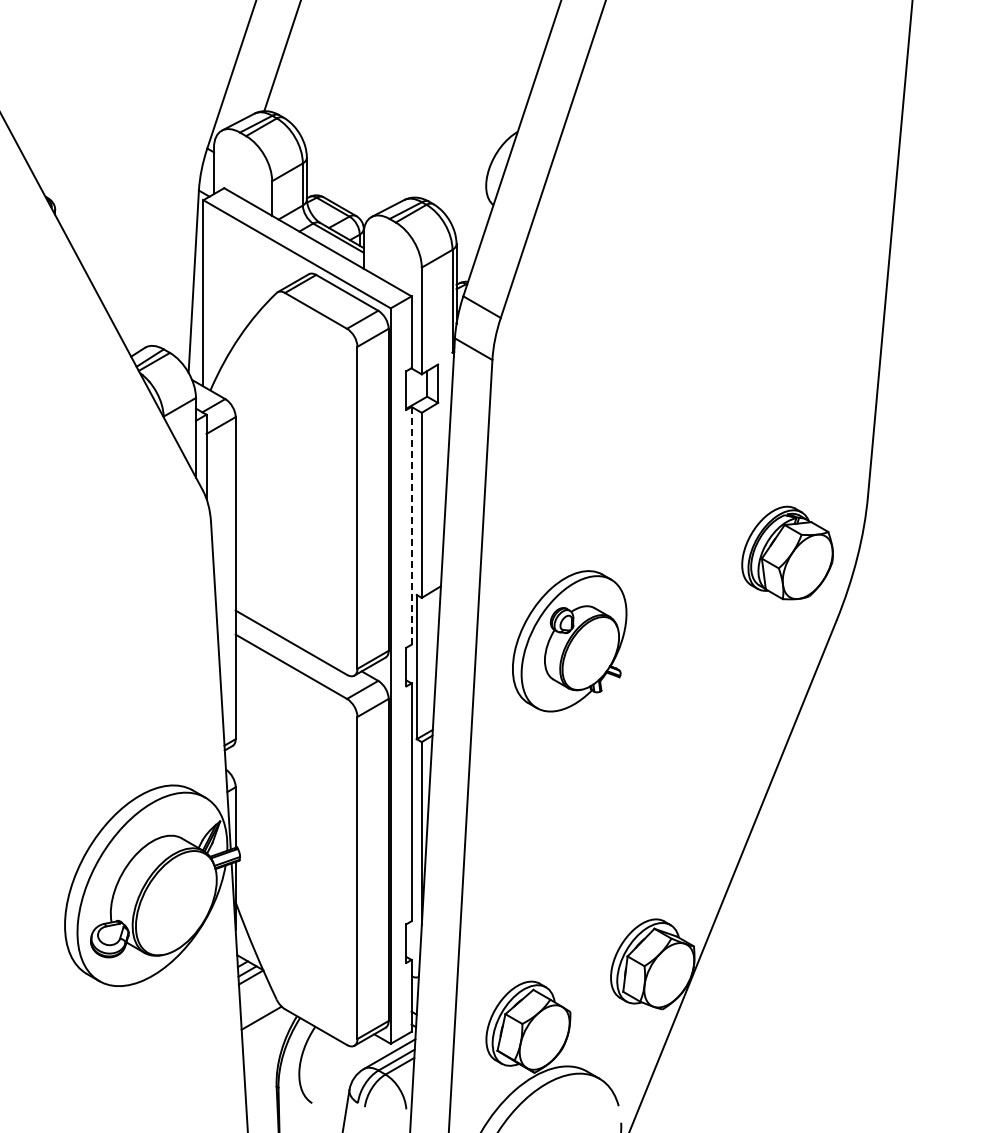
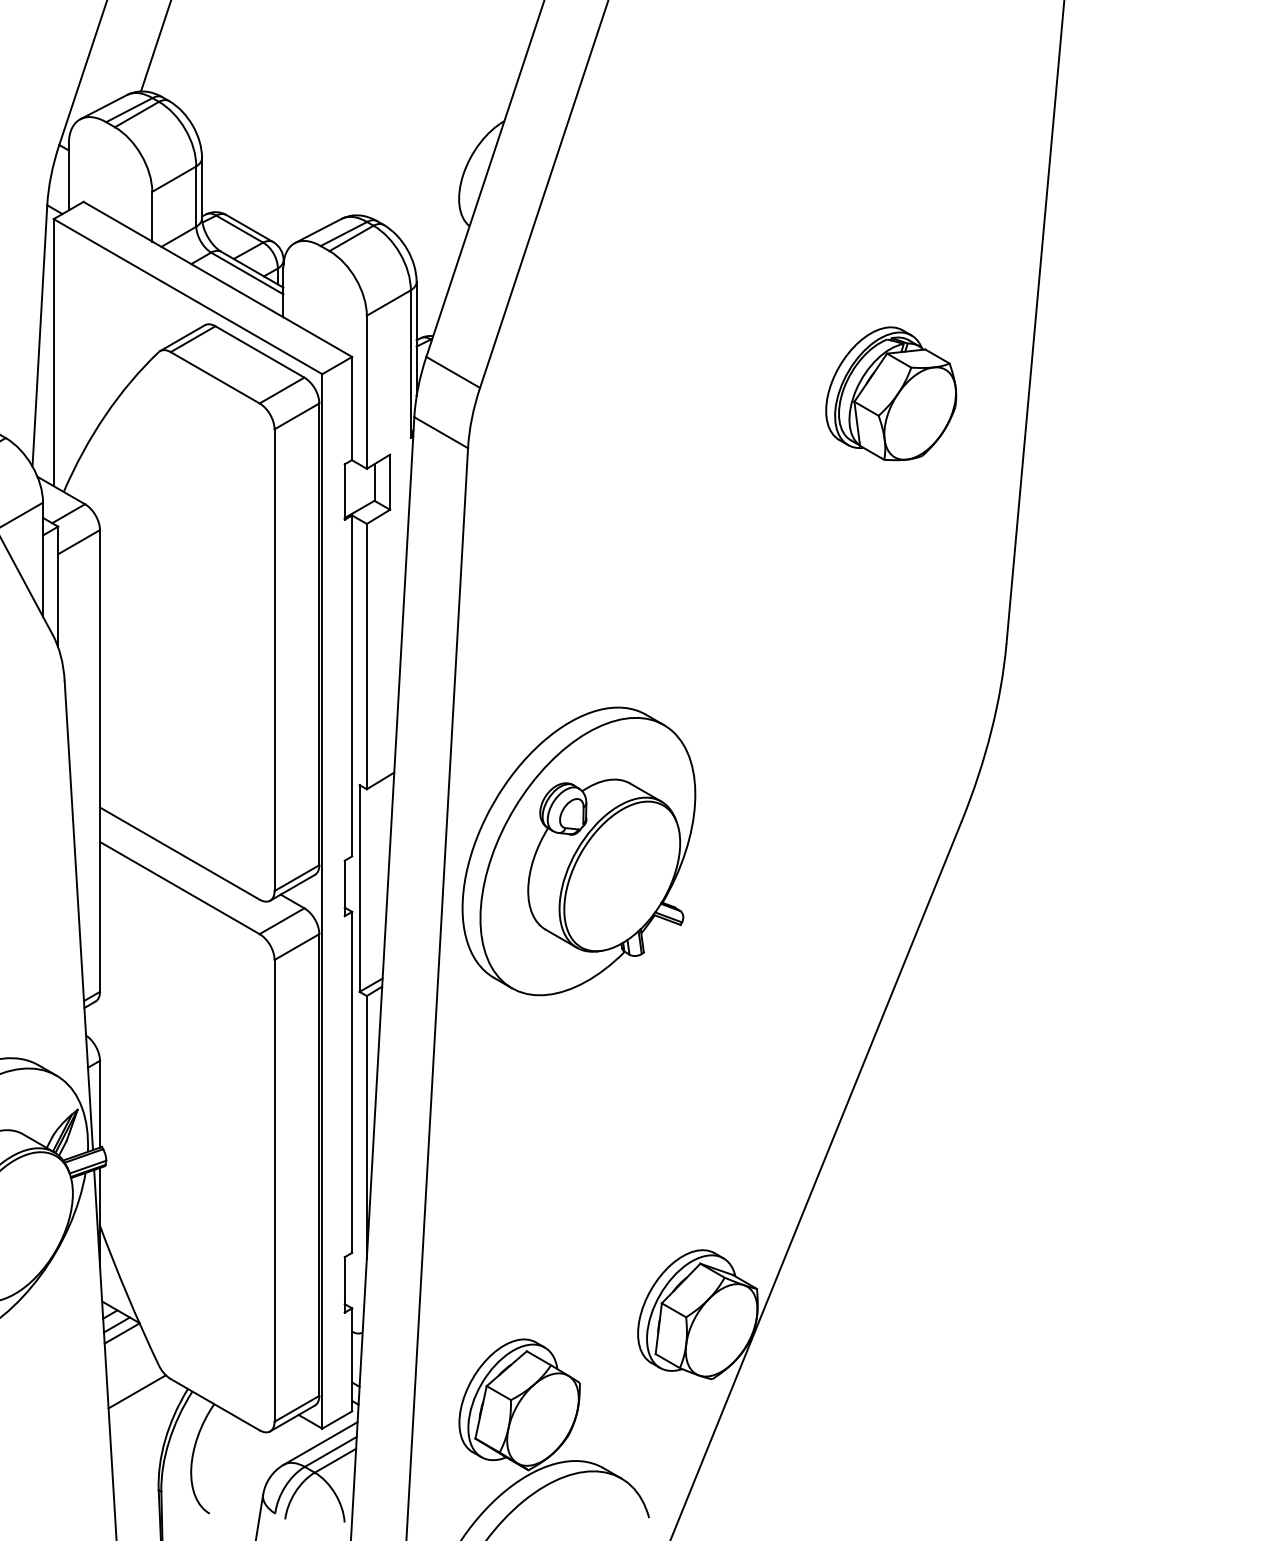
line: (411, 525) -> (352, 685), dashed -> solid
part: (787, 552) -> (891, 393), moved
part: (569, 641) -> (578, 851), size x1.43

